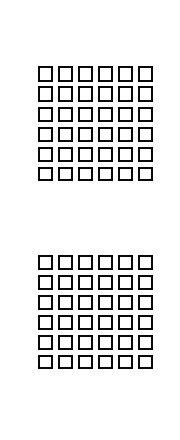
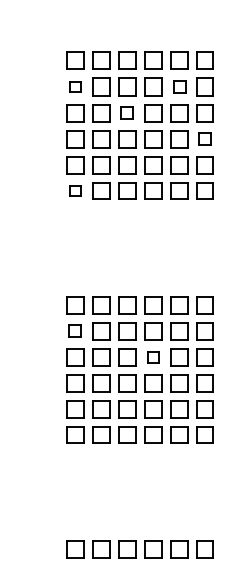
part: (45, 93) -> (75, 86), size x0.6
part: (125, 93) -> (179, 86), size x0.7
part: (85, 114) -> (127, 113), size x0.7
part: (145, 134) -> (204, 139), size x0.7
part: (45, 173) -> (75, 190), size x0.6
part: (45, 282) -> (75, 331), size x0.7
part: (105, 302) -> (153, 357), size x0.6

